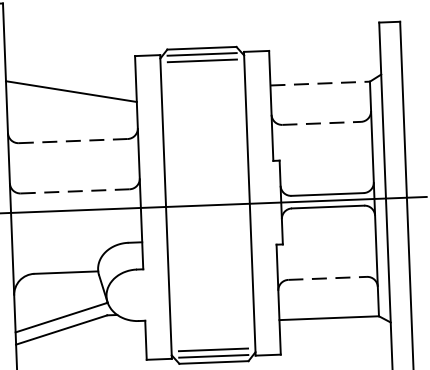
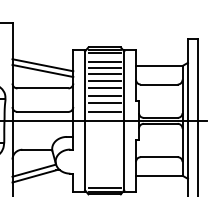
line: (202, 80) -> (104, 62), added
line: (320, 82) -> (159, 65), dashed -> solid
line: (203, 91) -> (104, 67), added
line: (70, 102) -> (42, 70), added
line: (203, 104) -> (104, 73), added
line: (204, 119) -> (104, 80), added
line: (322, 123) -> (159, 84), dashed -> solid
line: (204, 134) -> (104, 87), added
line: (74, 141) -> (43, 88), dashed -> solid
line: (205, 151) -> (104, 95), added
line: (206, 168) -> (104, 103), added
line: (206, 187) -> (104, 112), added
line: (76, 190) -> (43, 111), dashed -> solid
line: (328, 279) -> (159, 157), dashed -> solid

